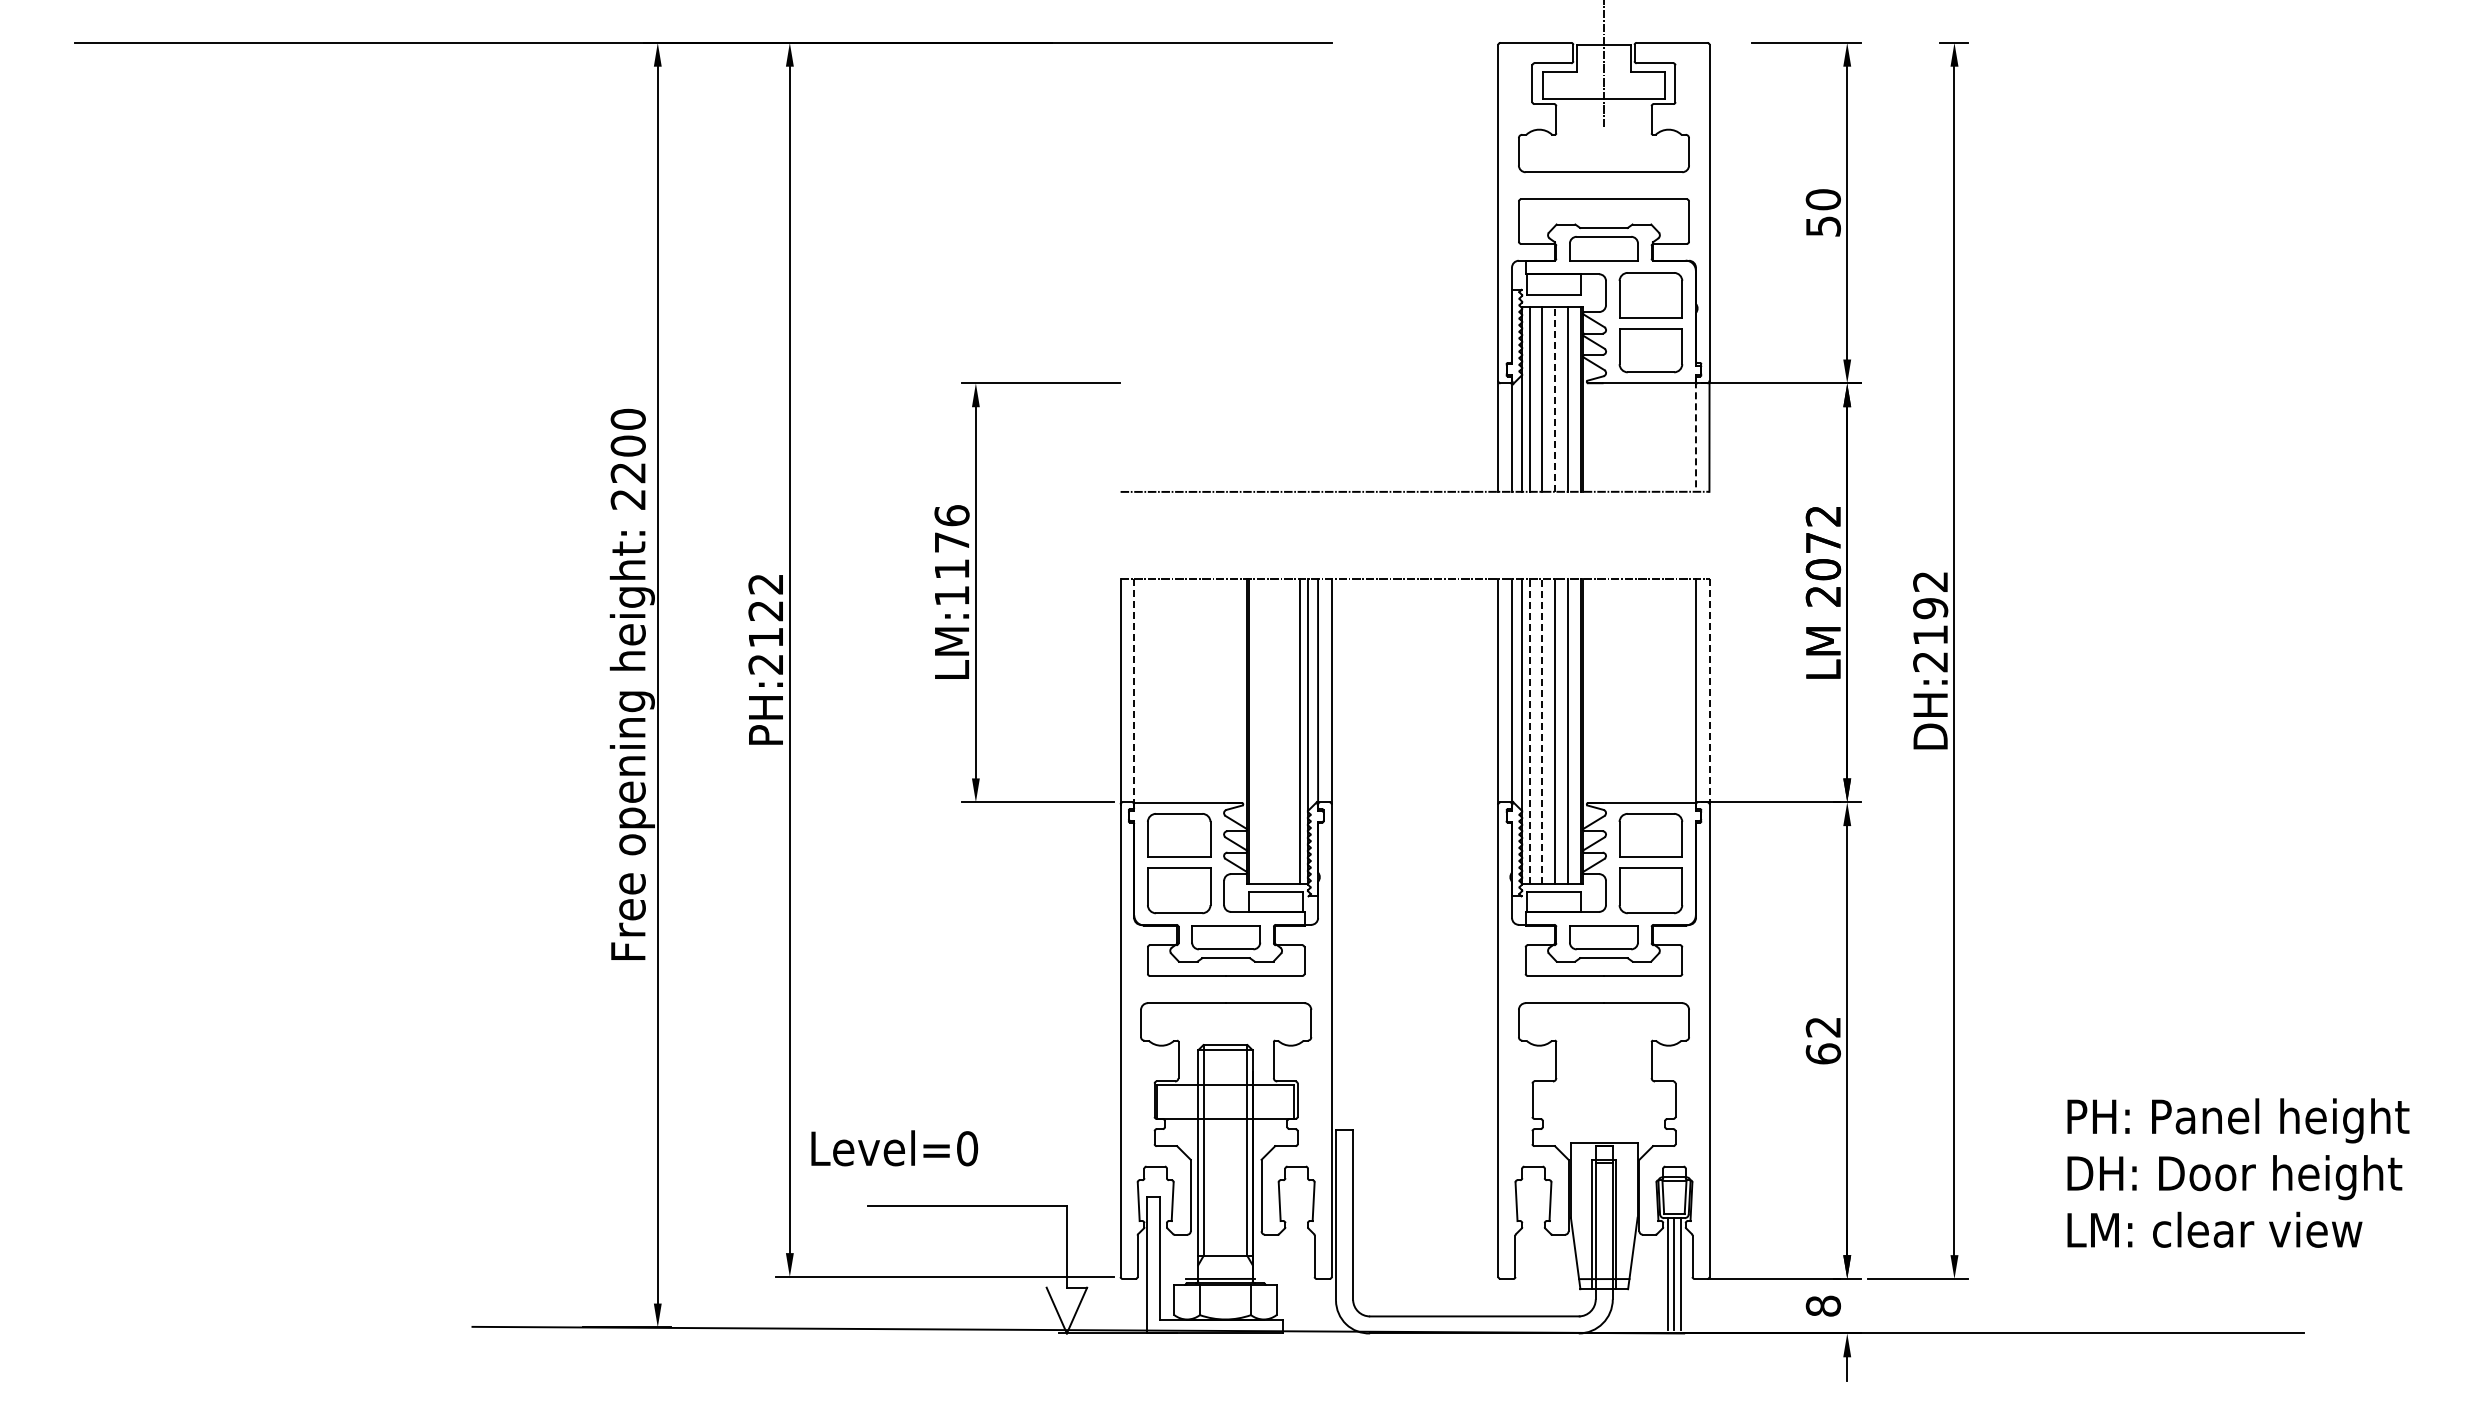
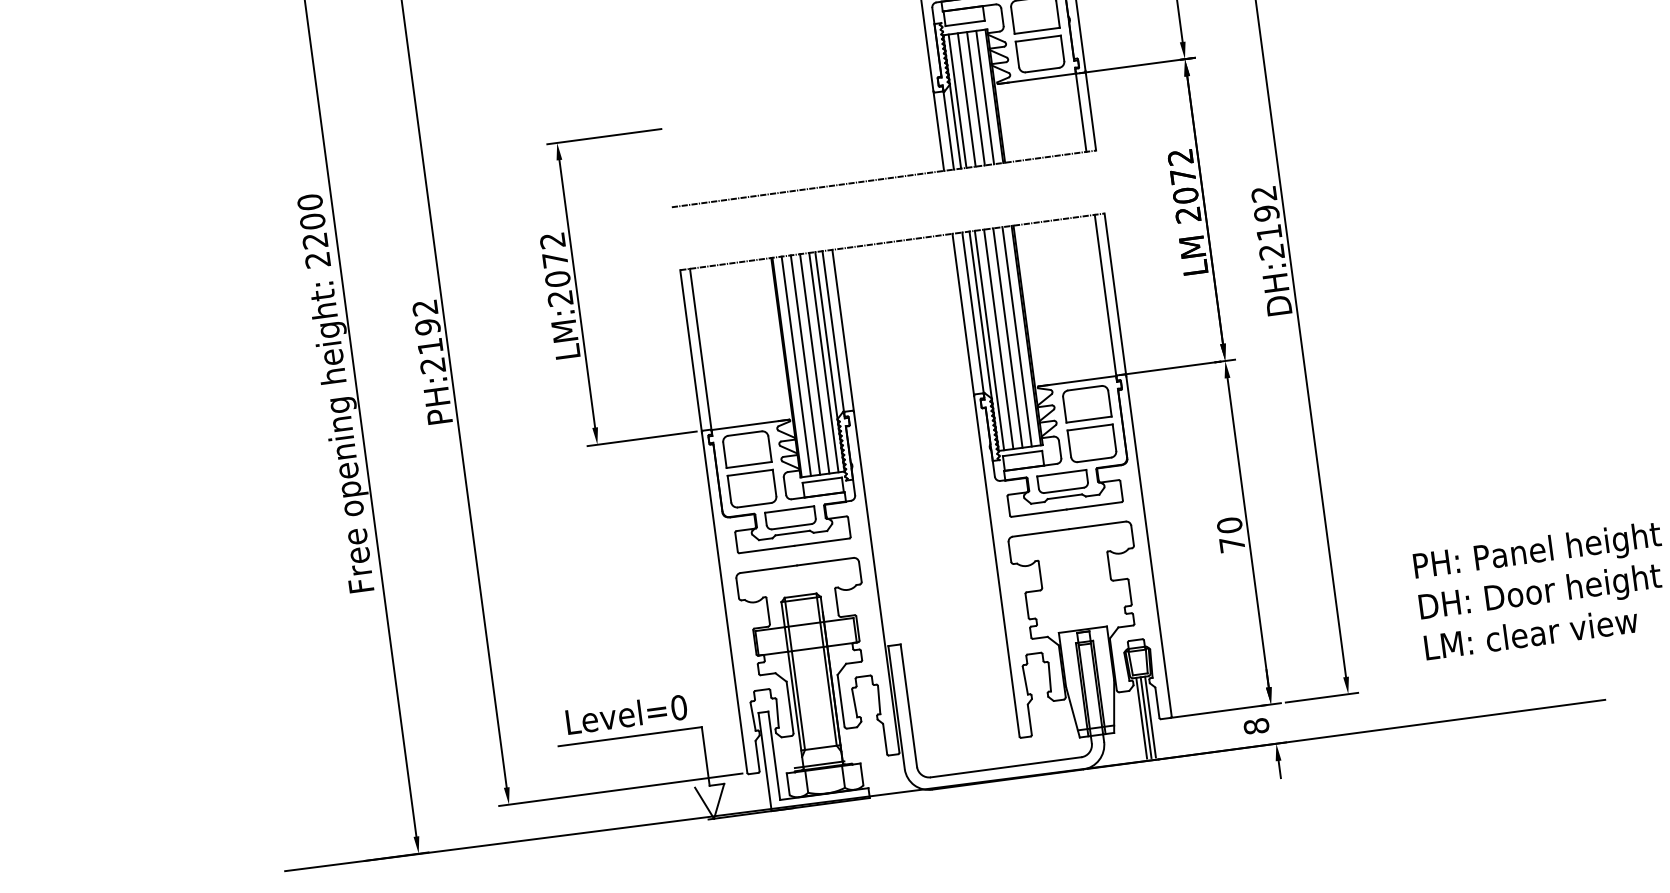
line: (1555, 399) -> (976, 98), dashed -> solid
line: (1695, 437) -> (1080, 112), dashed -> solid
text: (951, 555) -> (556, 269), LM:1176 -> LM:2072
text: (765, 610) -> (427, 326), PH:2122 -> PH:2192
line: (1134, 692) -> (701, 350), dashed -> solid
line: (1709, 692) -> (1115, 295), dashed -> solid
line: (1529, 730) -> (989, 339), dashed -> solid
line: (1542, 730) -> (998, 338), dashed -> solid
line: (1261, 731) -> (796, 366), added
line: (1274, 731) -> (805, 365), added
line: (1286, 731) -> (814, 363), added
text: (1823, 1040) -> (1231, 534), 62 -> 70
text: (894, 1148) -> (626, 714), moved

